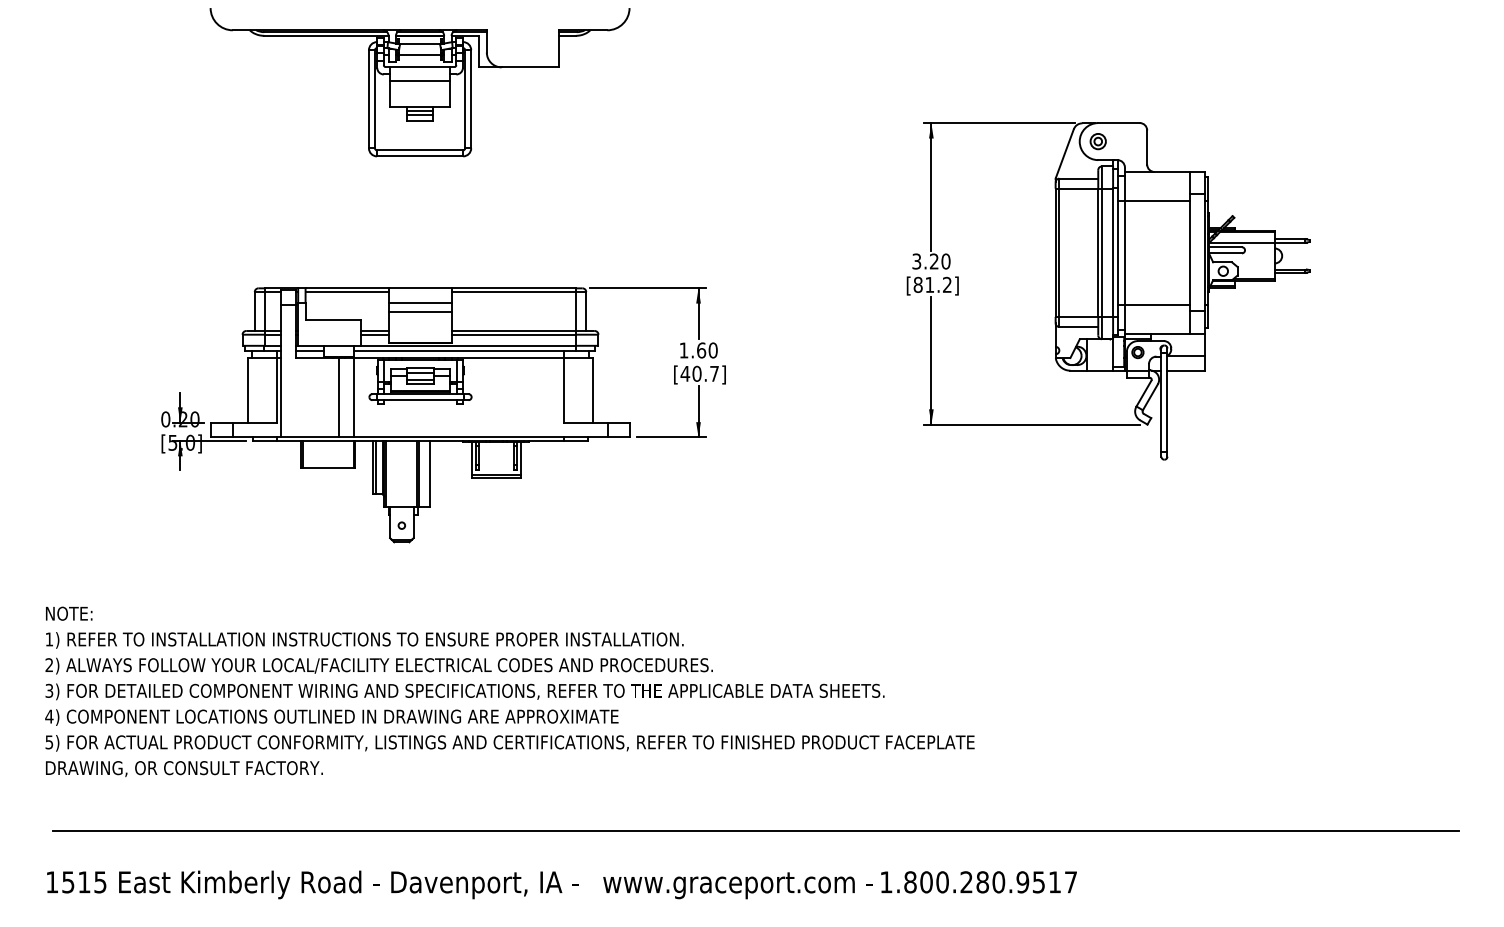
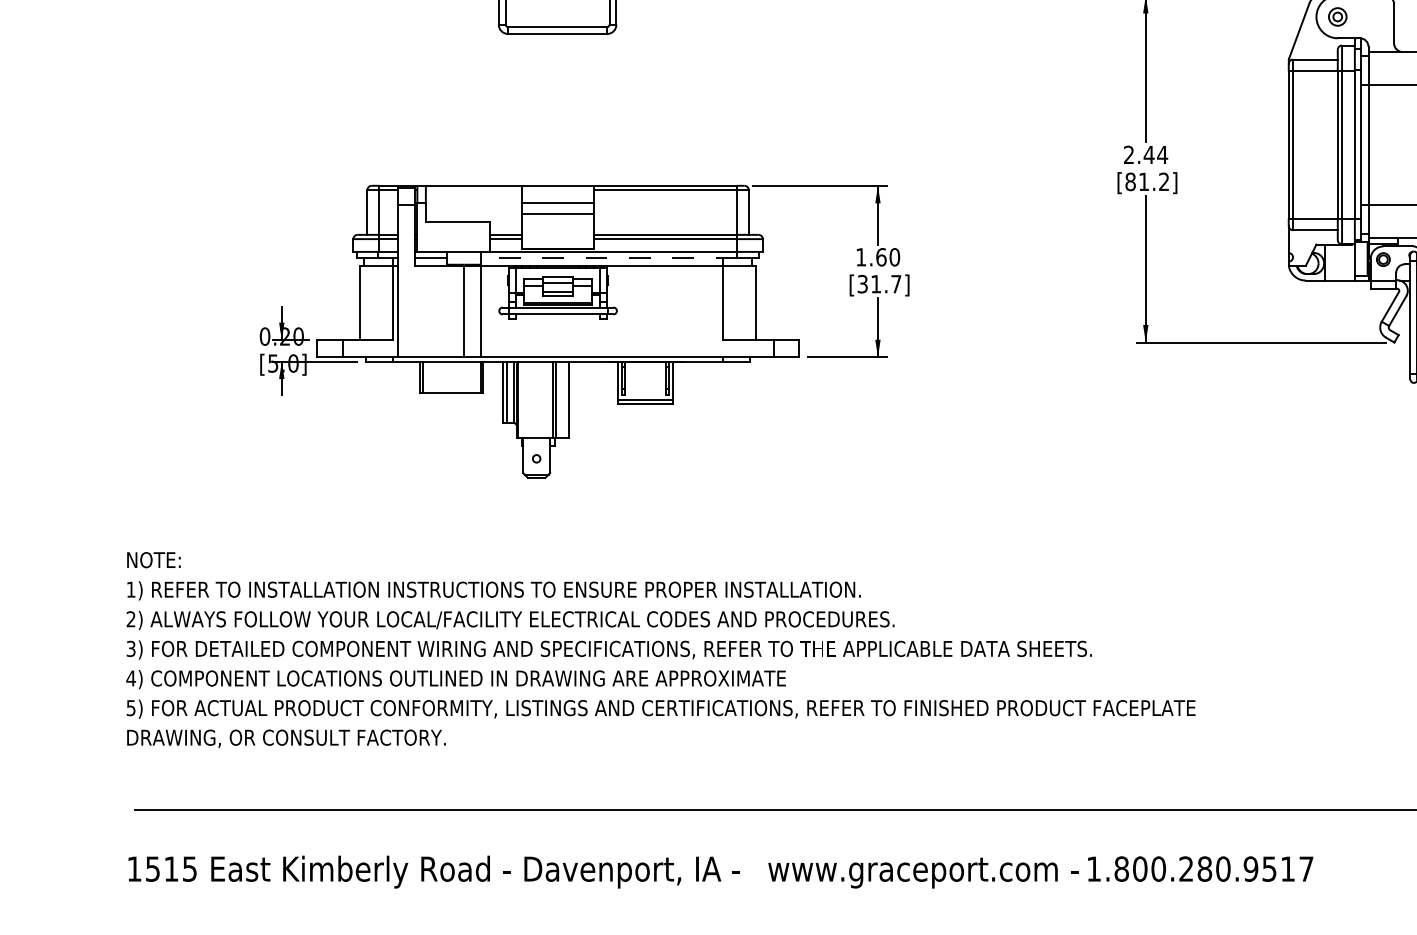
text: (931, 261) -> (1145, 154), 3.20 -> 2.44
line: (347, 292) -> (474, 190), removed
line: (464, 350) -> (608, 257), solid -> dashed
text: (690, 373) -> (868, 283), [40.7] -> [31.7]

